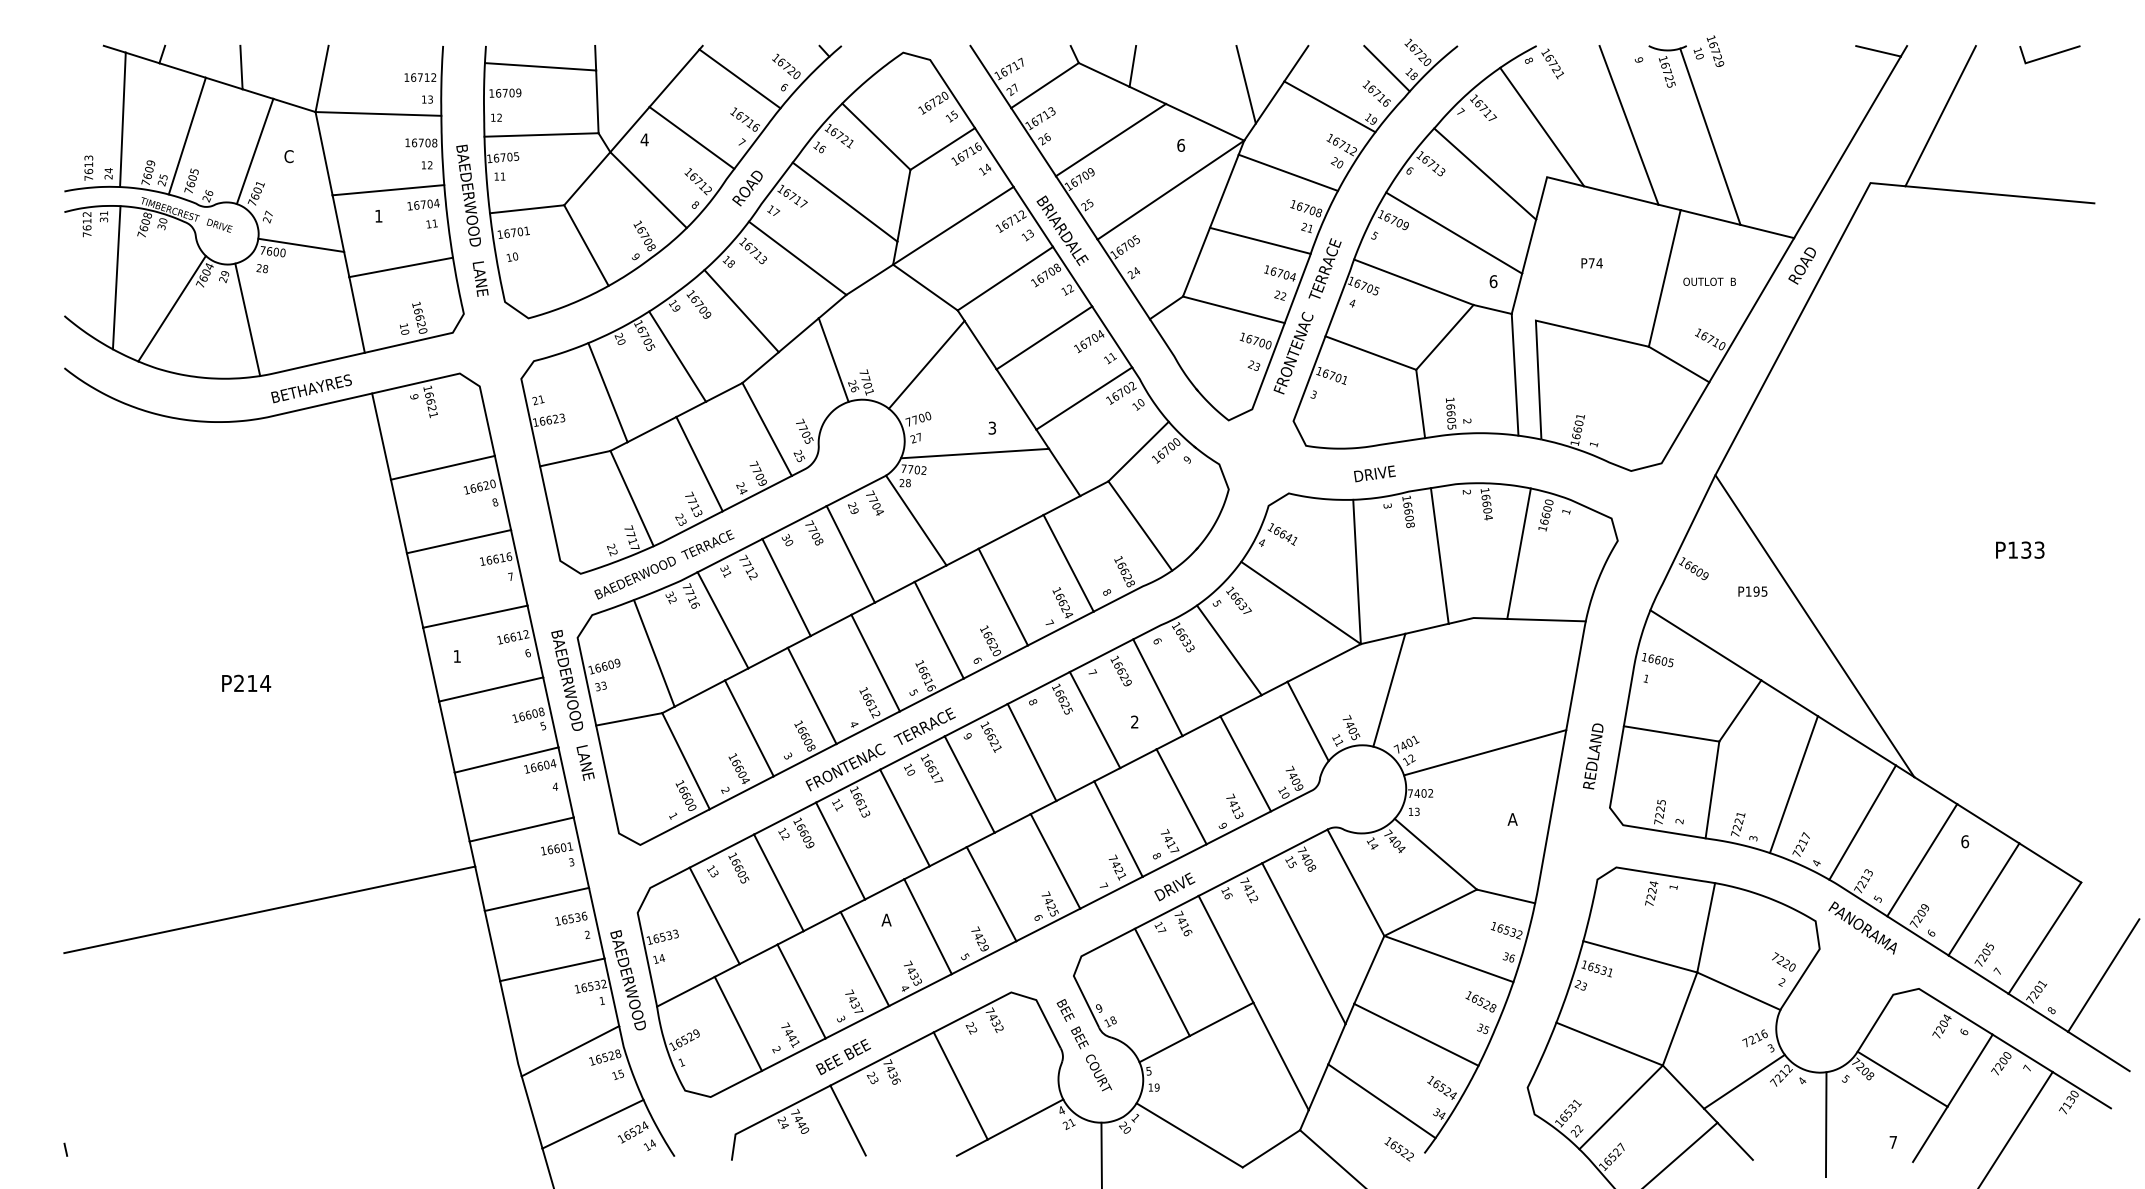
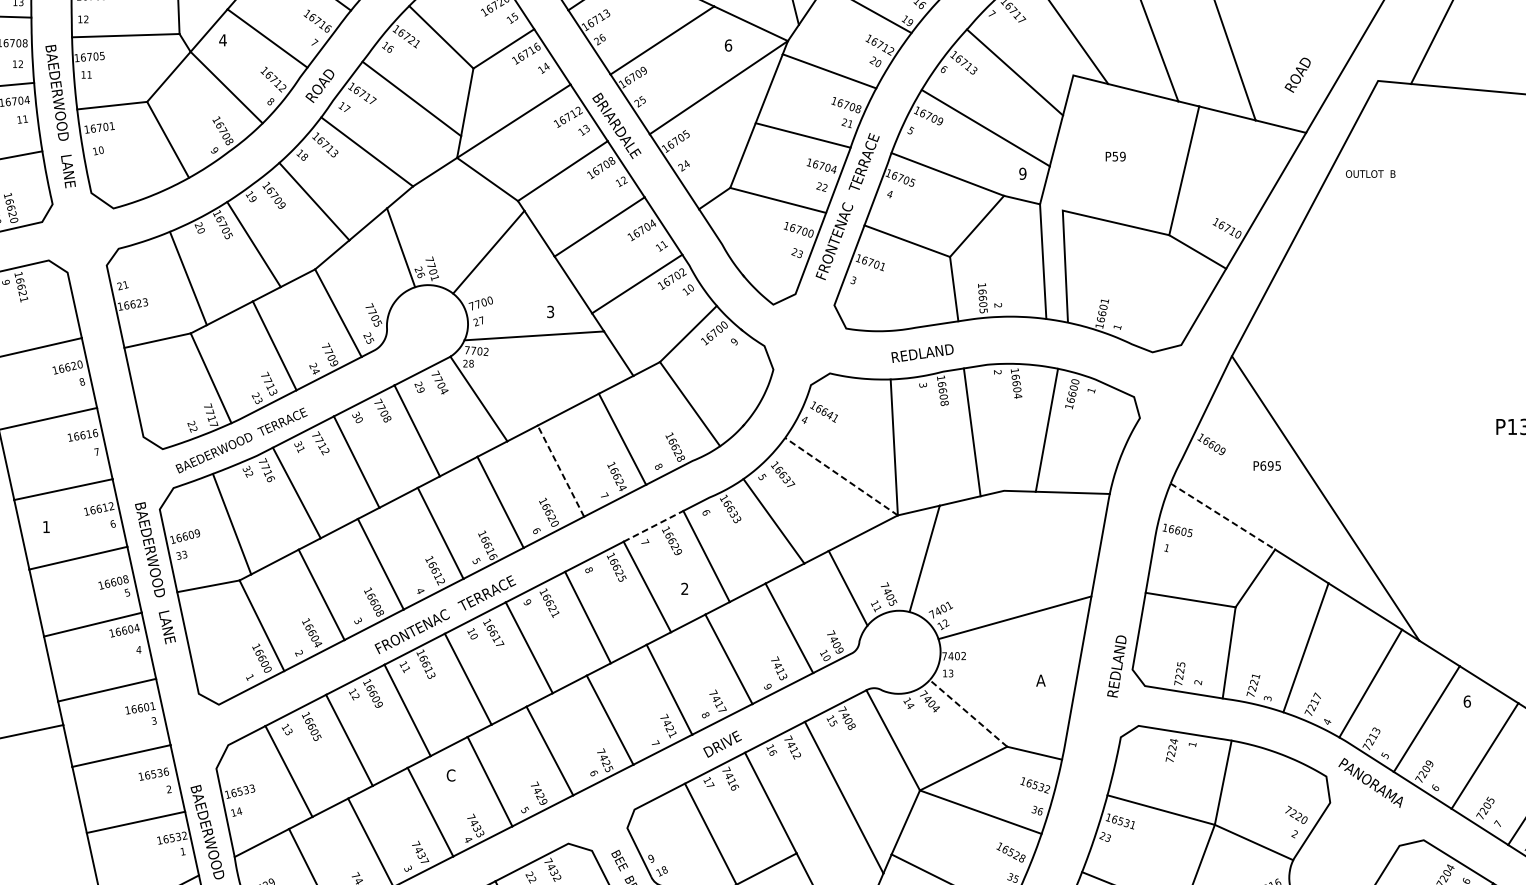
text: (1595, 263) -> (1118, 156), P74 -> P59
text: (1801, 265) -> (1297, 74), moved
text: (1493, 281) -> (1022, 173), 6 -> 9
text: (1709, 281) -> (1370, 173), moved
text: (1387, 472) -> (922, 353), DRIVE -> REDLAND
text: (1748, 591) -> (1263, 465), P195 -> P695
line: (1003, 596) -> (561, 470), solid -> dashed
line: (1301, 603) -> (841, 477), solid -> dashed
line: (1705, 645) -> (1222, 516), solid -> dashed
line: (1101, 655) -> (653, 526), solid -> dashed
text: (1593, 756) -> (1117, 666), moved
line: (1435, 853) -> (968, 712), solid -> dashed
text: (886, 919) -> (450, 774), A -> C

